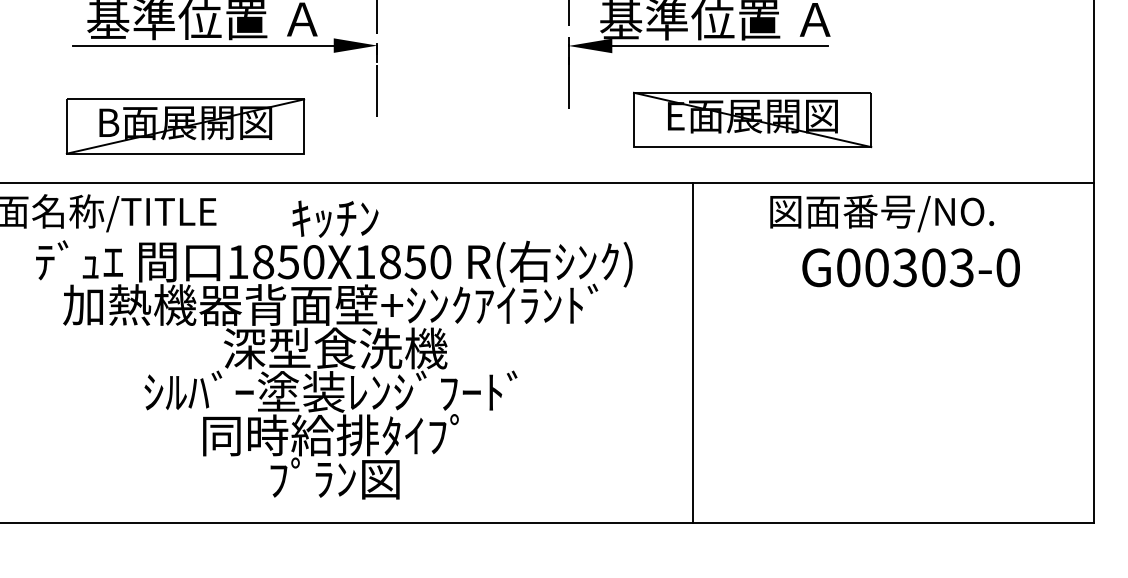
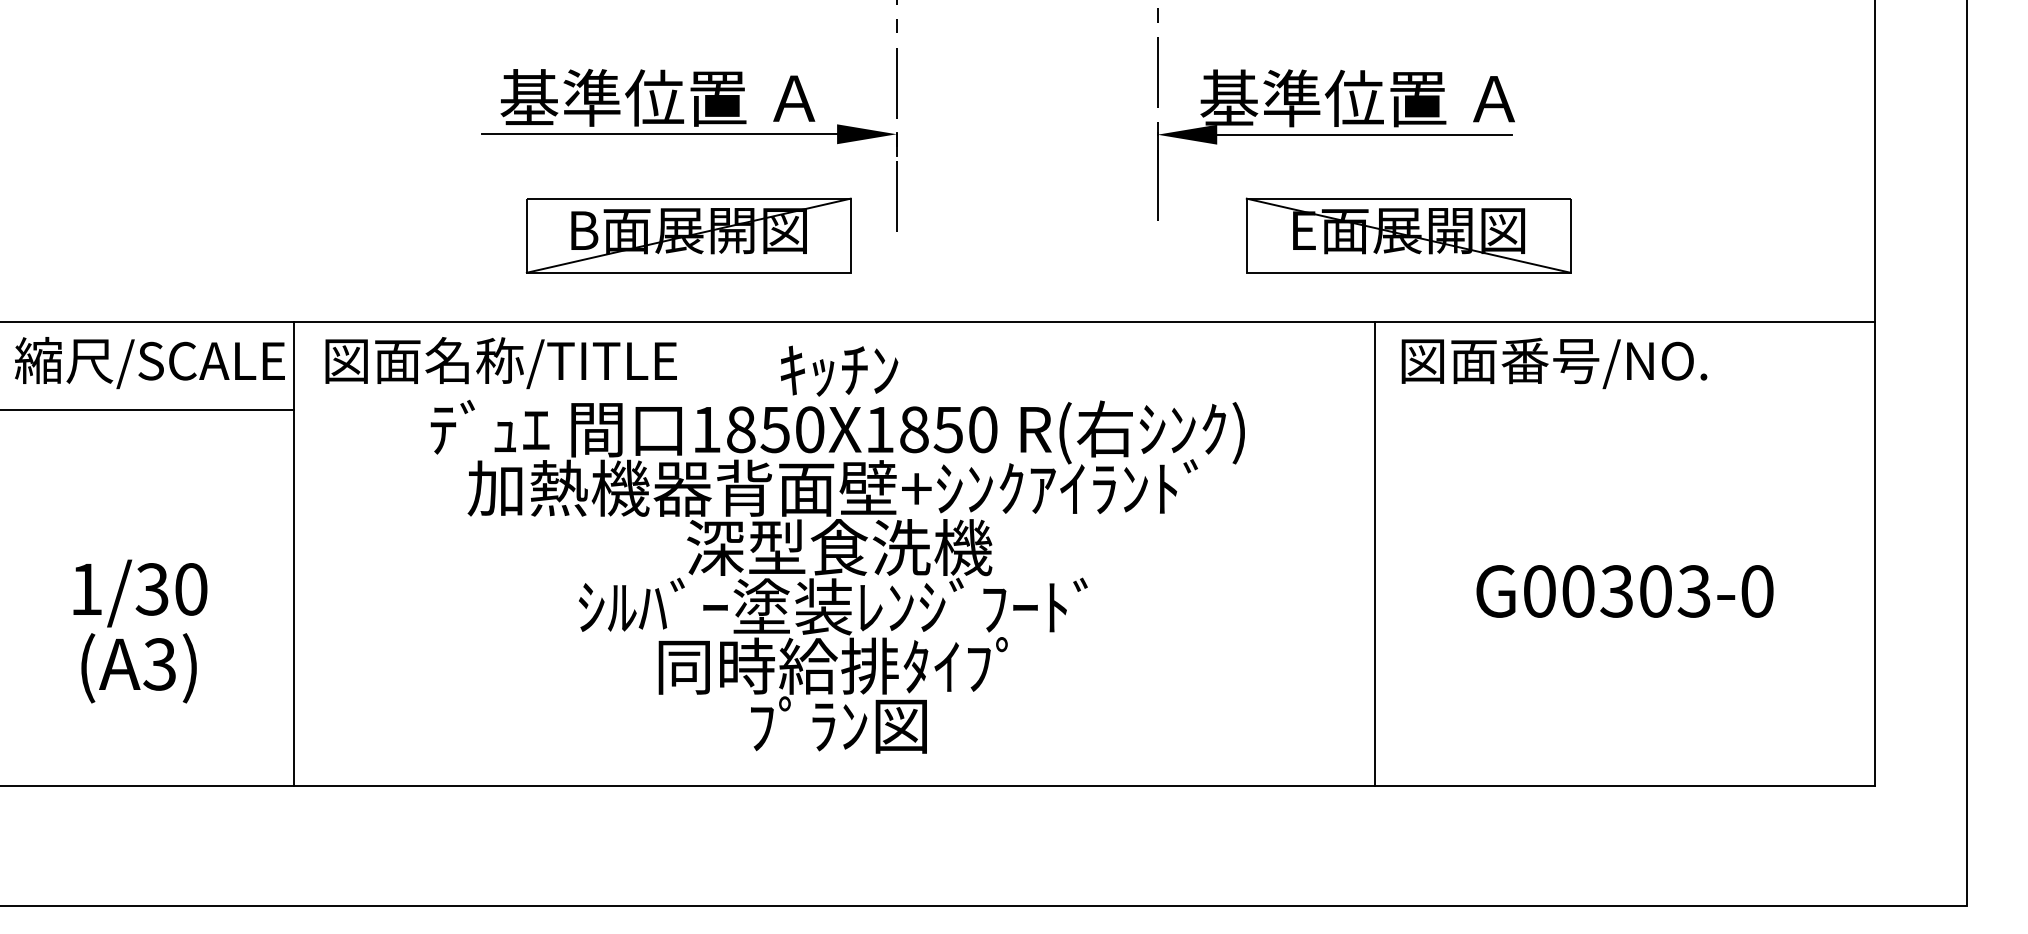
part: (185, 126) -> (688, 235), moved
text: (882, 213) -> (1554, 363), moved
text: (910, 267) -> (1624, 591), moved
line: (693, 353) -> (1374, 554), moved

